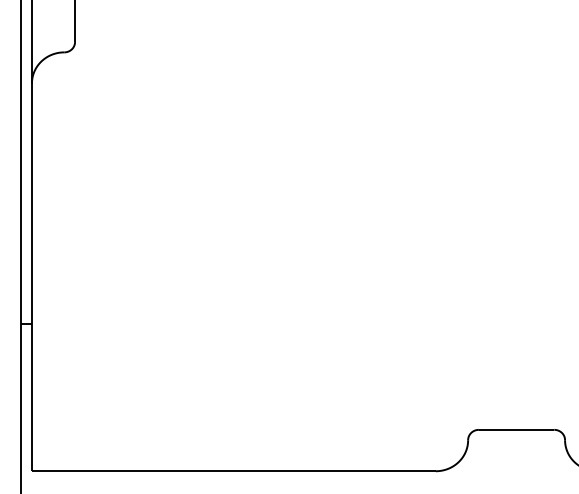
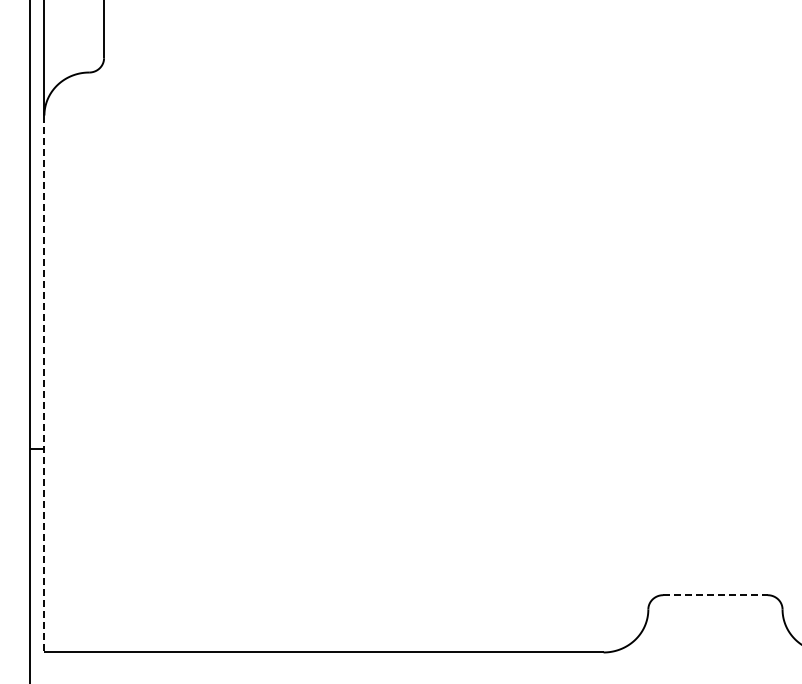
line: (32, 277) -> (44, 384), solid -> dashed
line: (516, 430) -> (715, 595), solid -> dashed

